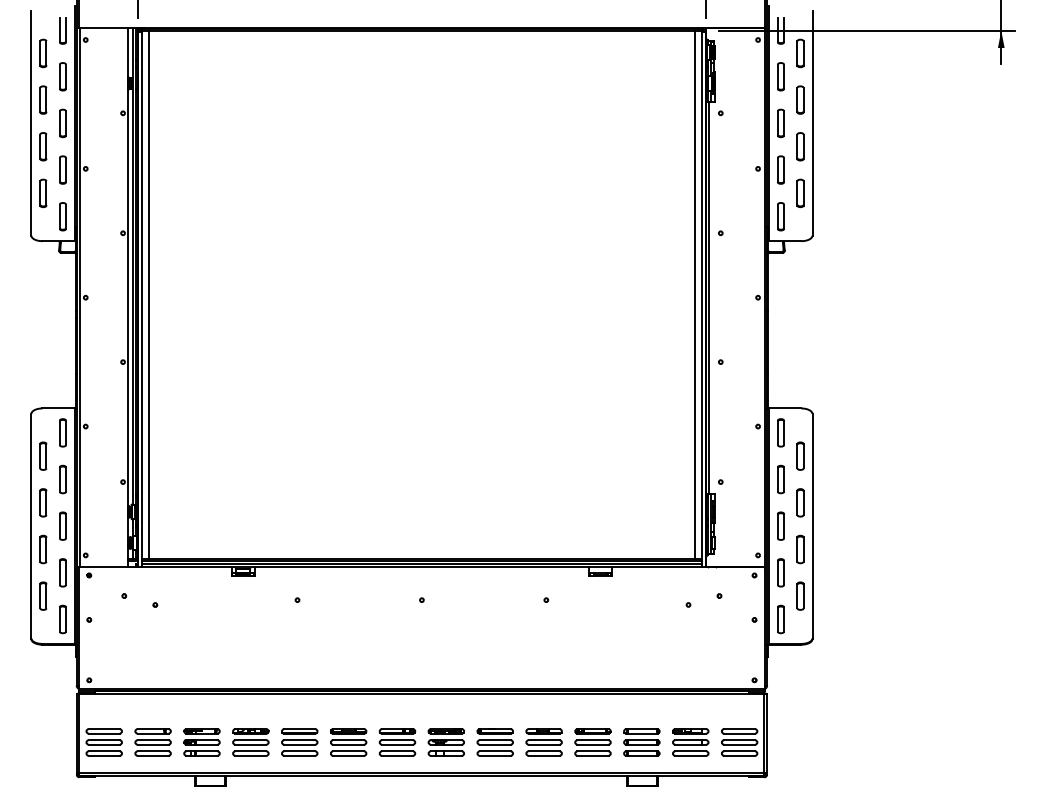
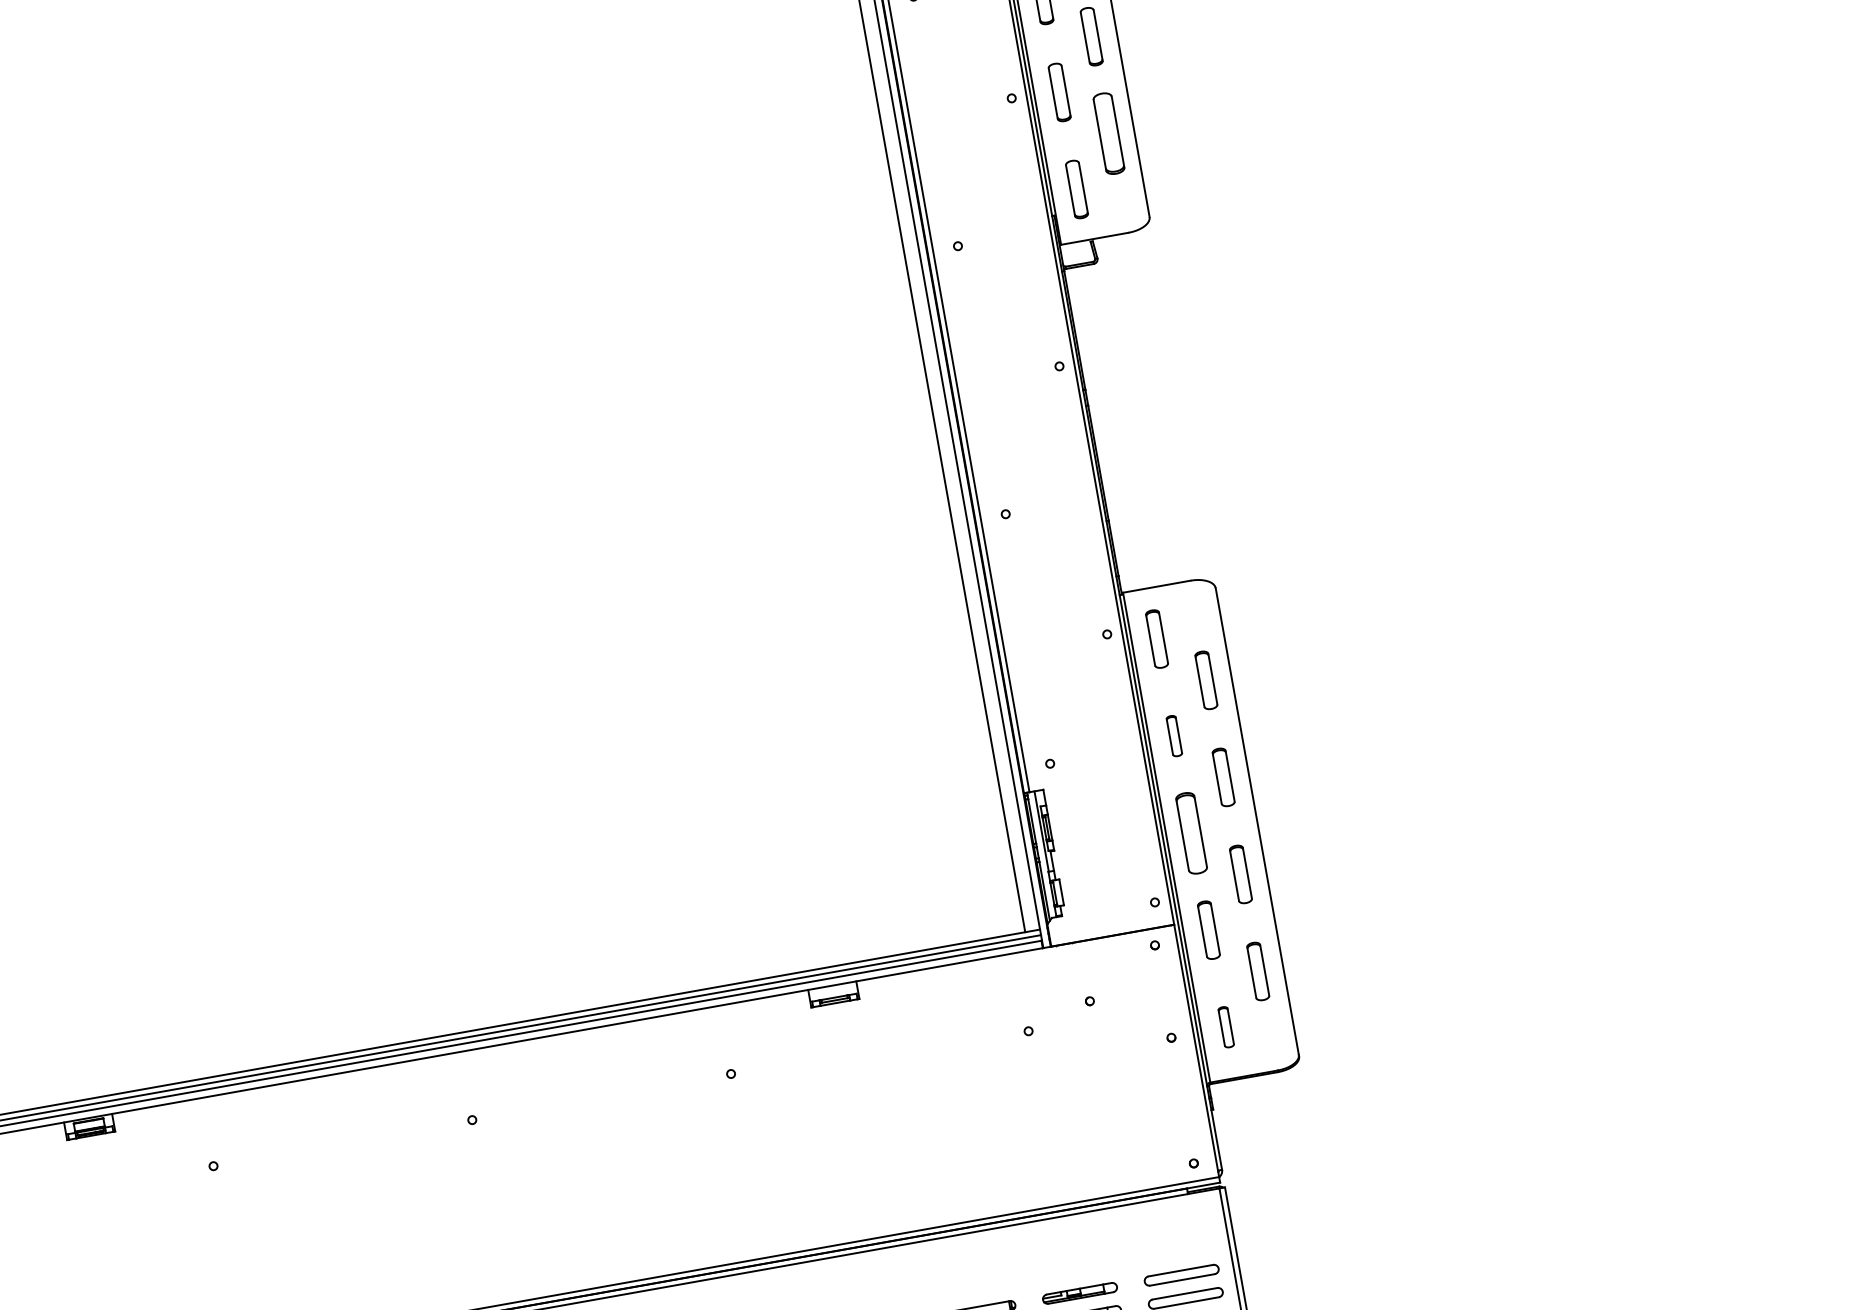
part: (800, 193) -> (1109, 133), size x1.4
part: (780, 479) -> (1173, 736), size x0.7
part: (780, 525) -> (1190, 831), size x1.4
part: (780, 619) -> (1225, 1027), size x0.7

